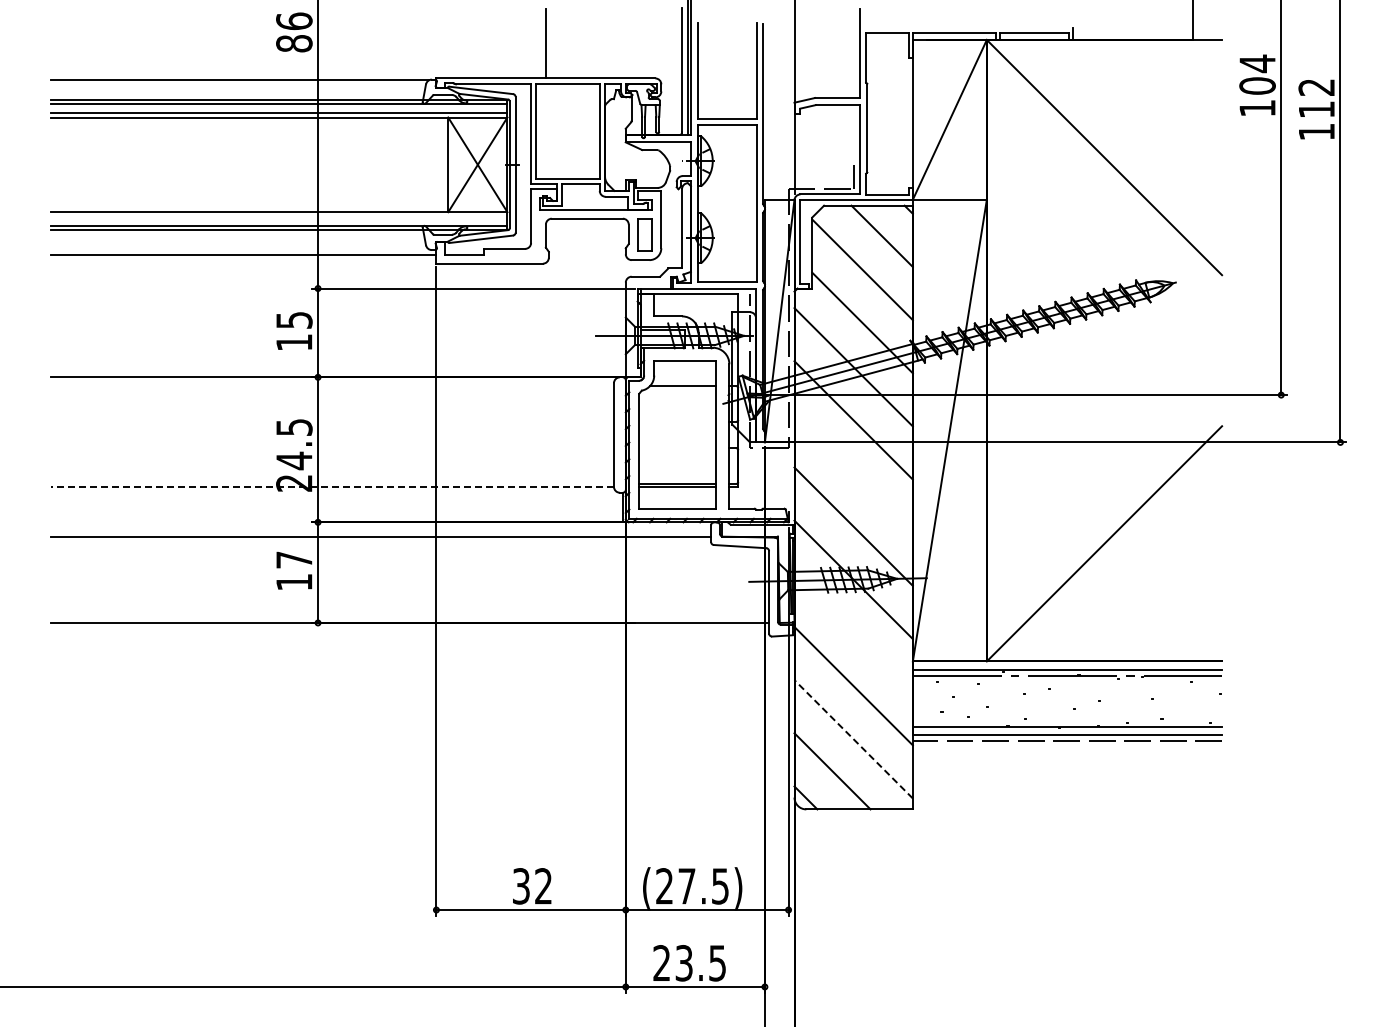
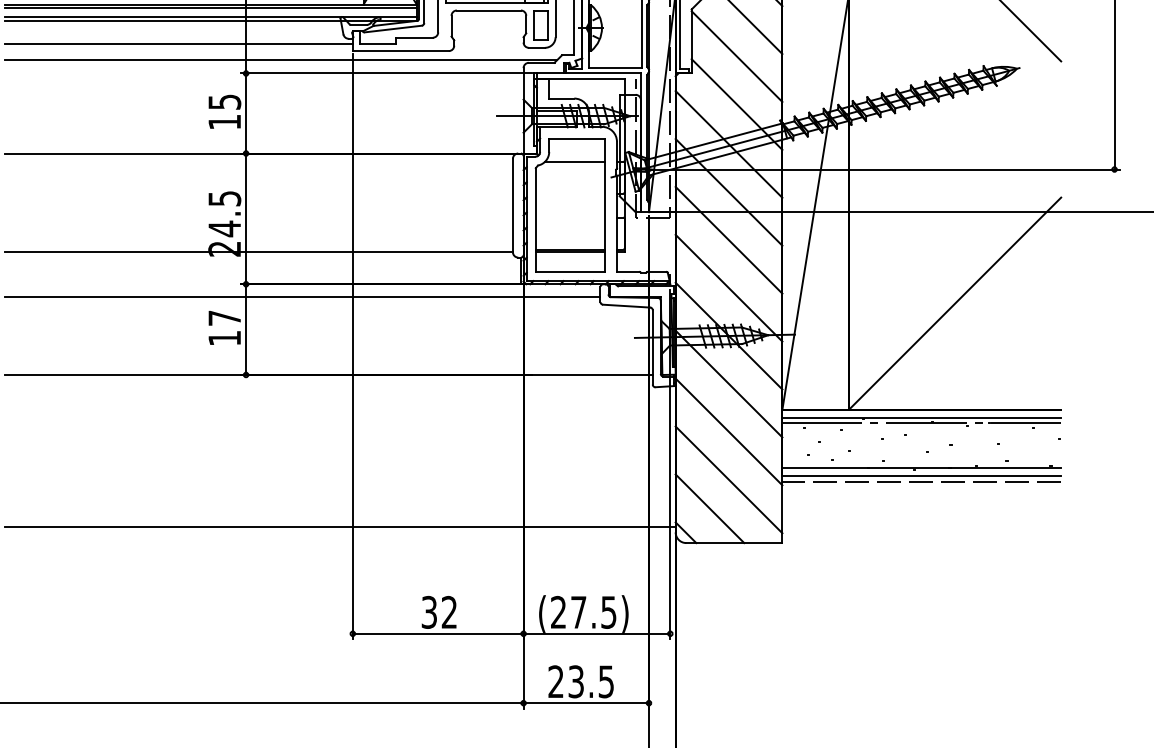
line: (278, 216) -> (210, 8), added
line: (356, 273) -> (280, 59), added
line: (853, 473) -> (728, 240), added
line: (332, 486) -> (259, 251), dashed -> solid
line: (853, 632) -> (728, 383), added
line: (853, 739) -> (728, 480), dashed -> solid
line: (422, 791) -> (340, 526), added

